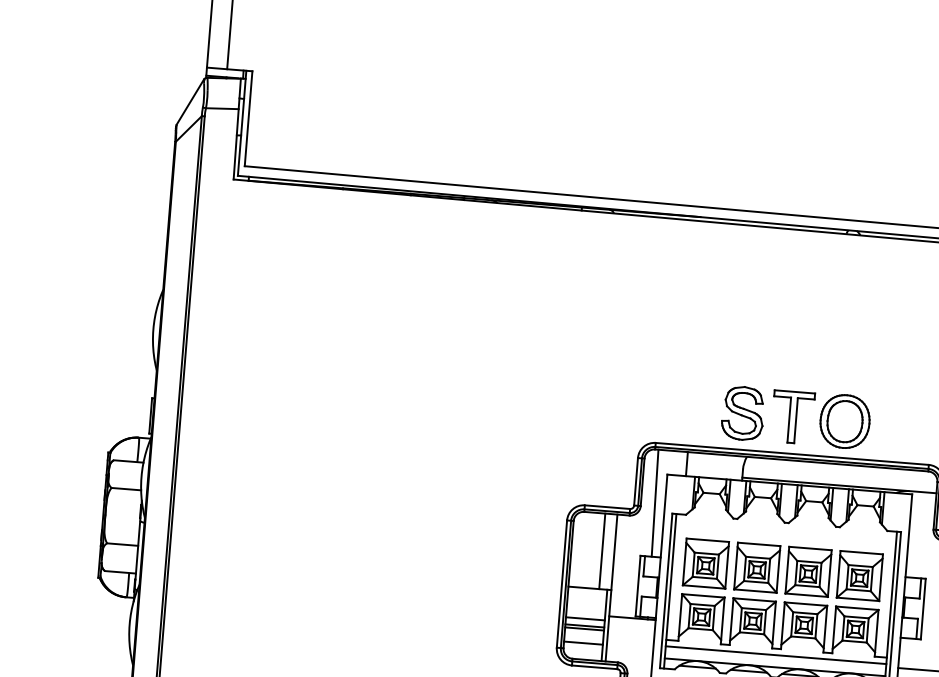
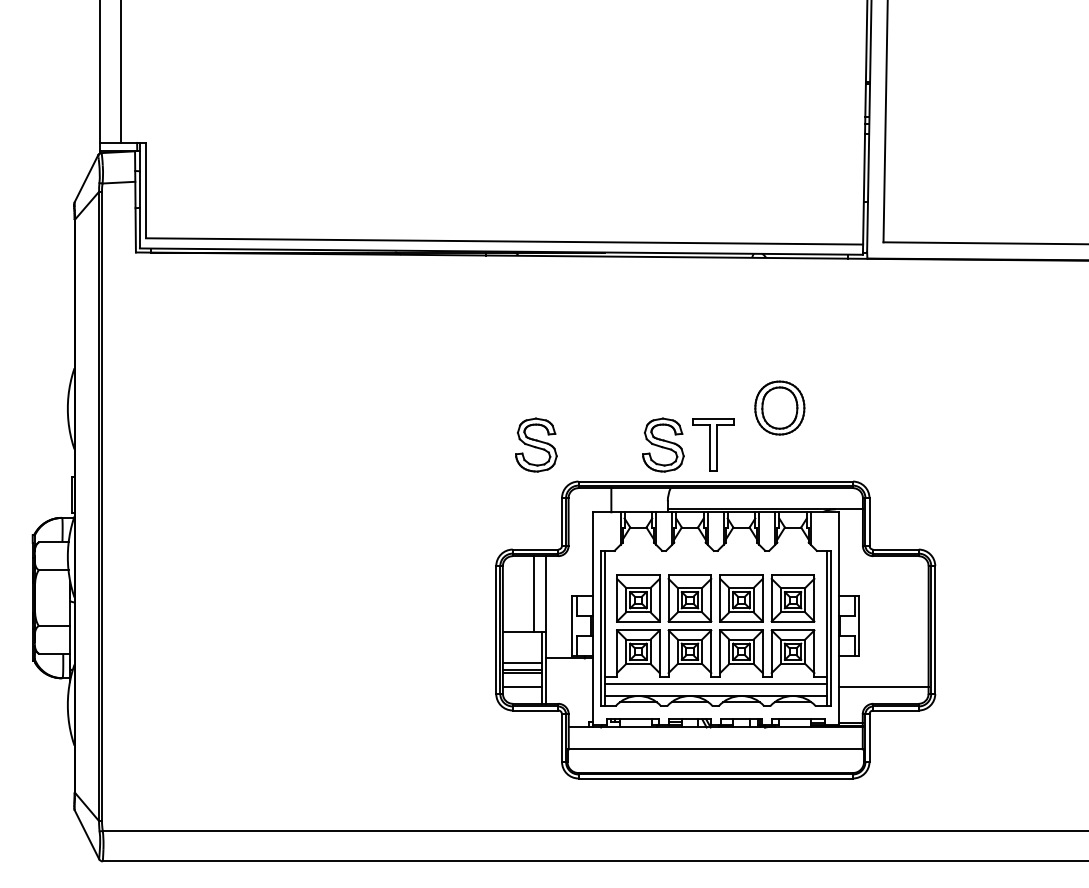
part: (616, 402) -> (536, 444), added
part: (844, 421) -> (779, 407), moved
line: (654, 502) -> (582, 541), removed

